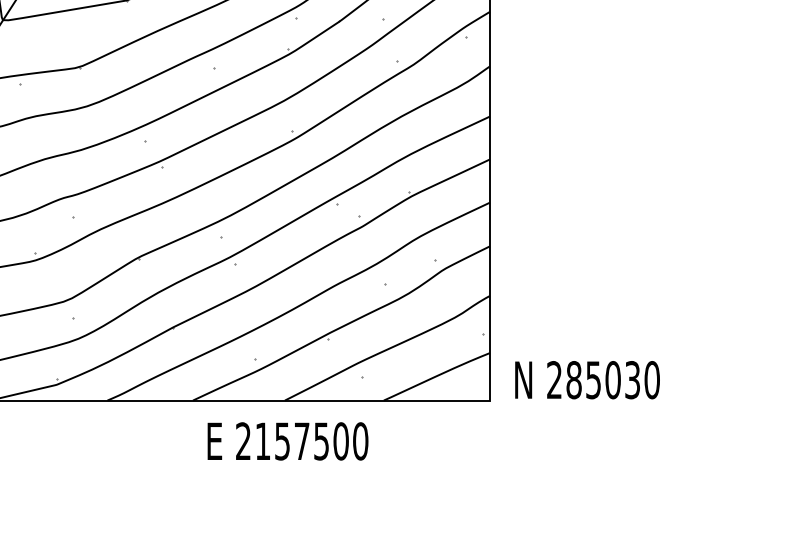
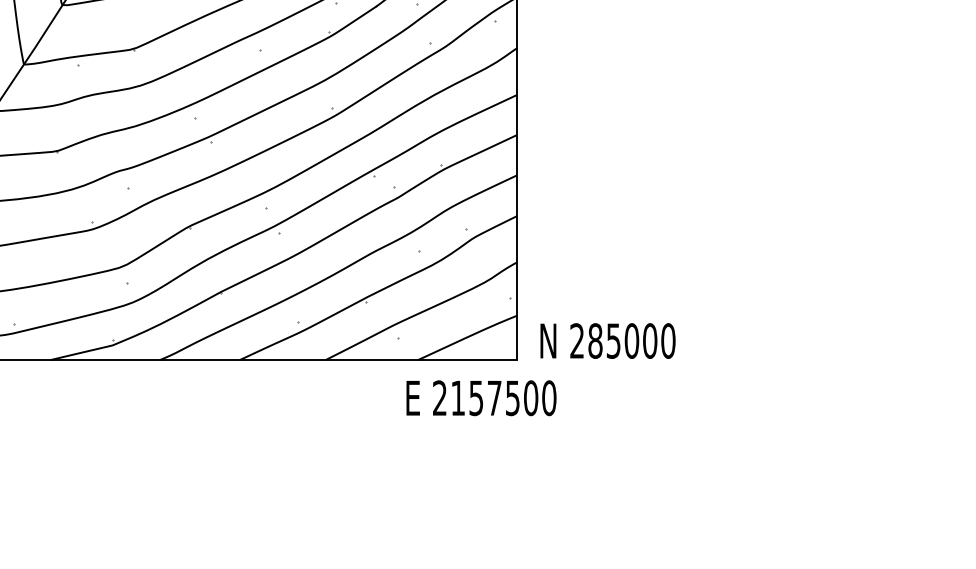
text: (633, 379) -> (650, 340), 285030 -> 285000
text: (288, 441) -> (481, 398), moved

